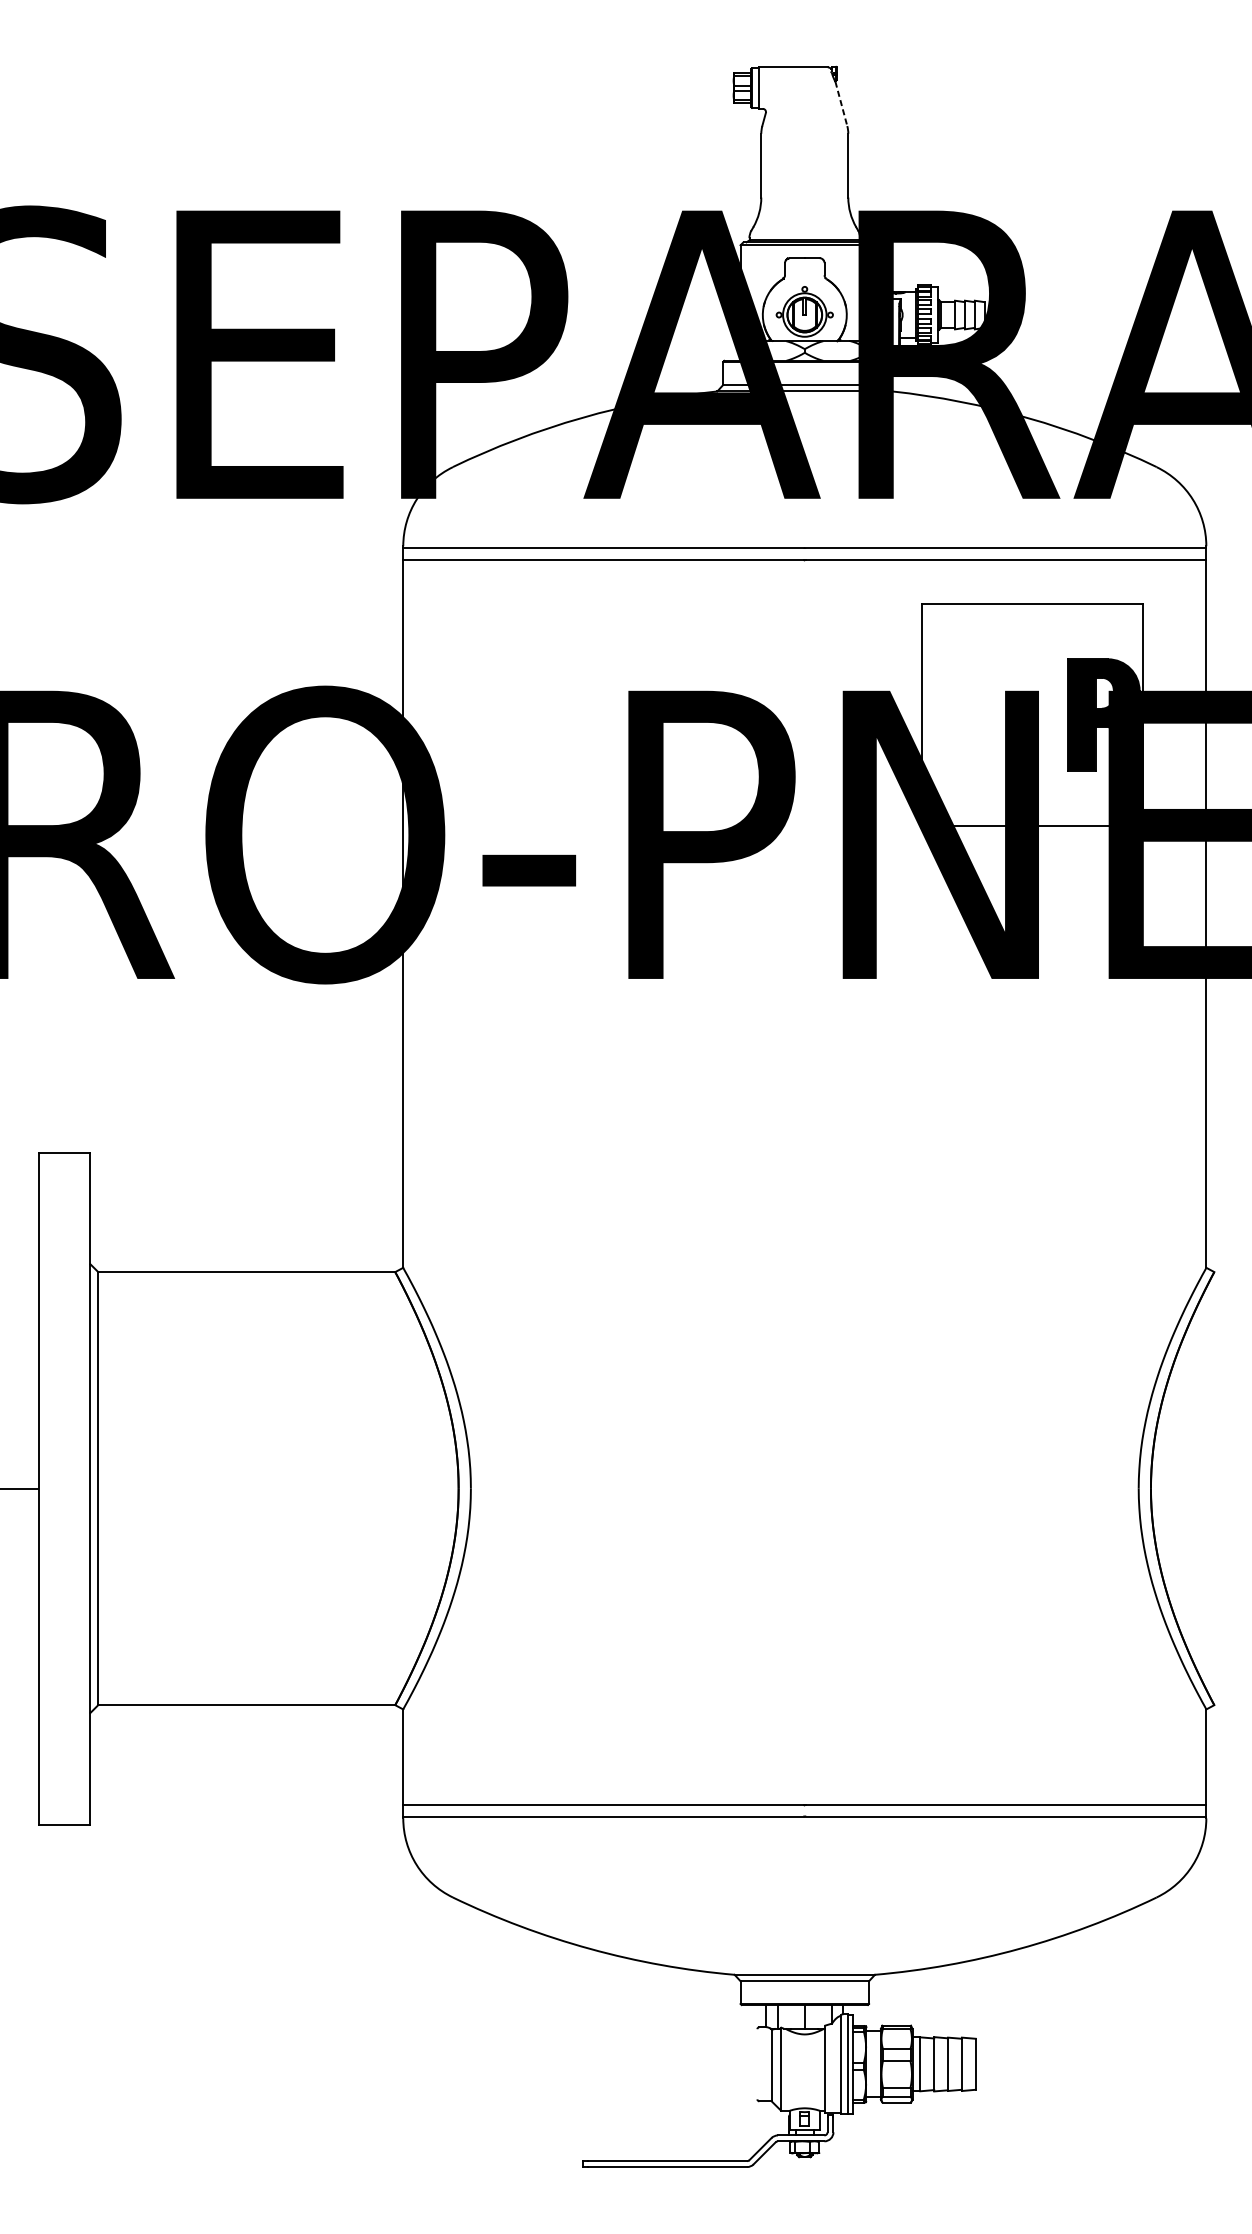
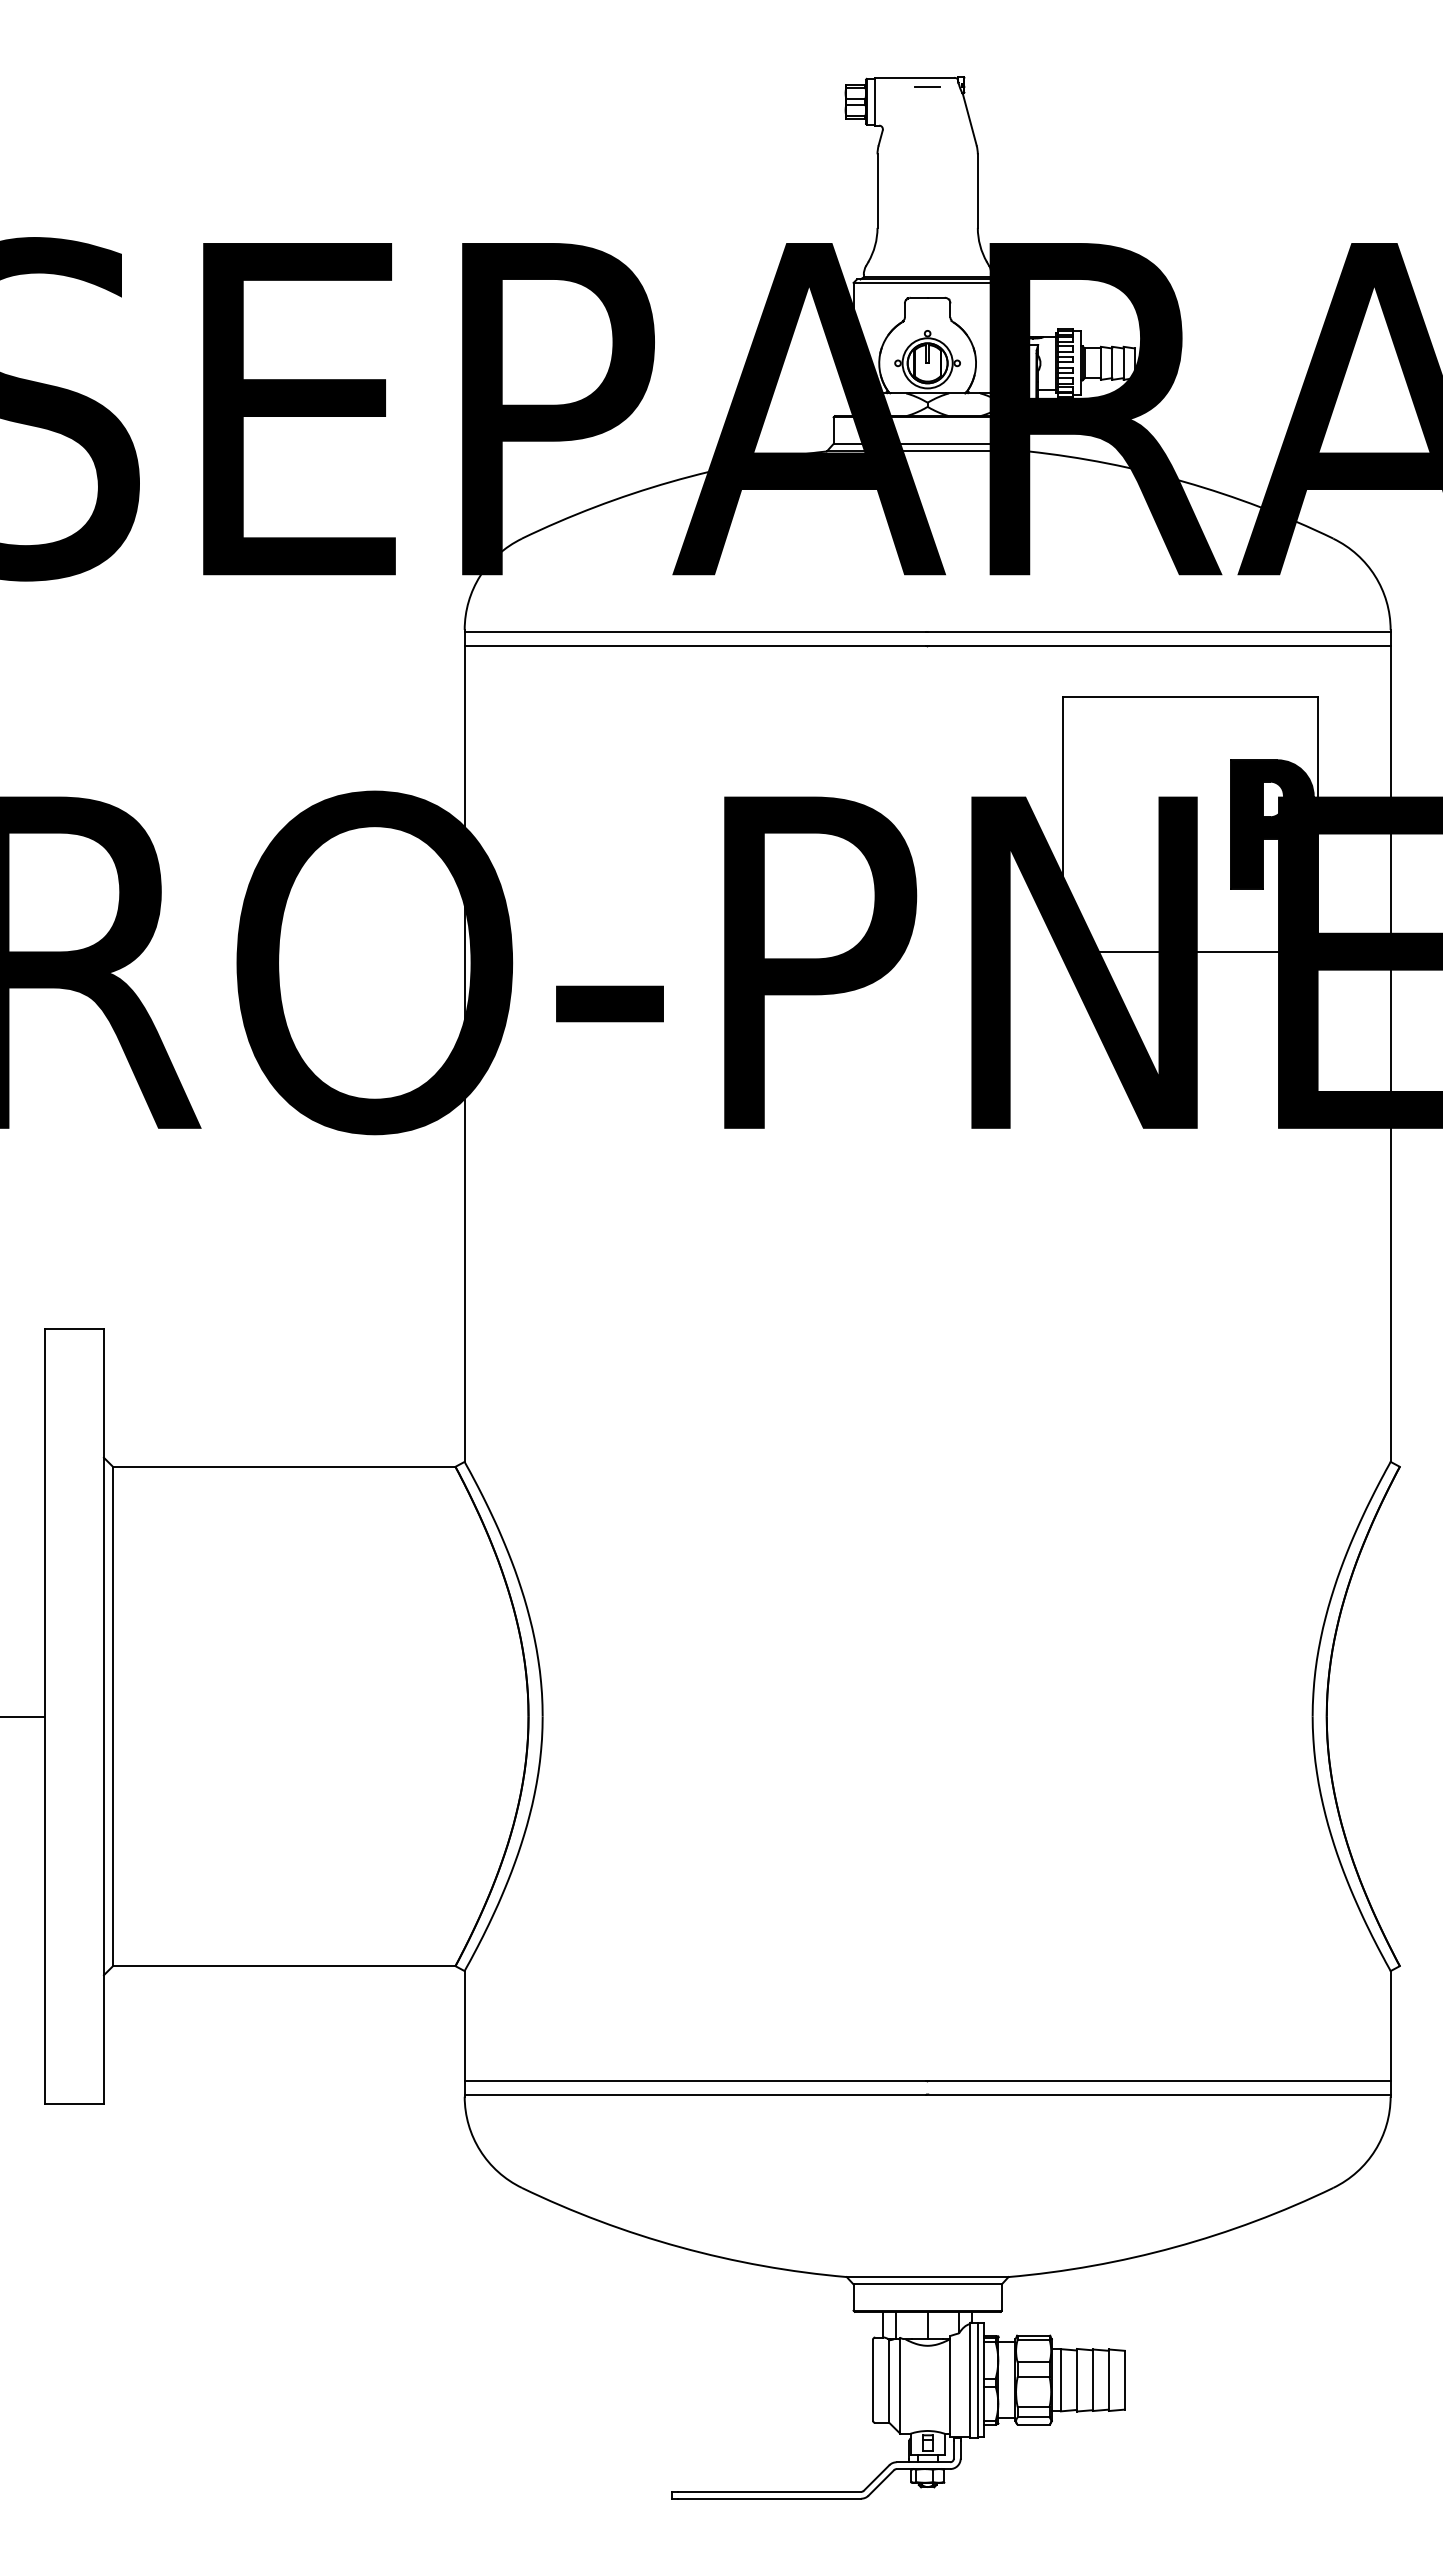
line: (804, 75) -> (927, 87), added
line: (841, 104) -> (969, 120), dashed -> solid
line: (757, 2063) -> (873, 2379), added

